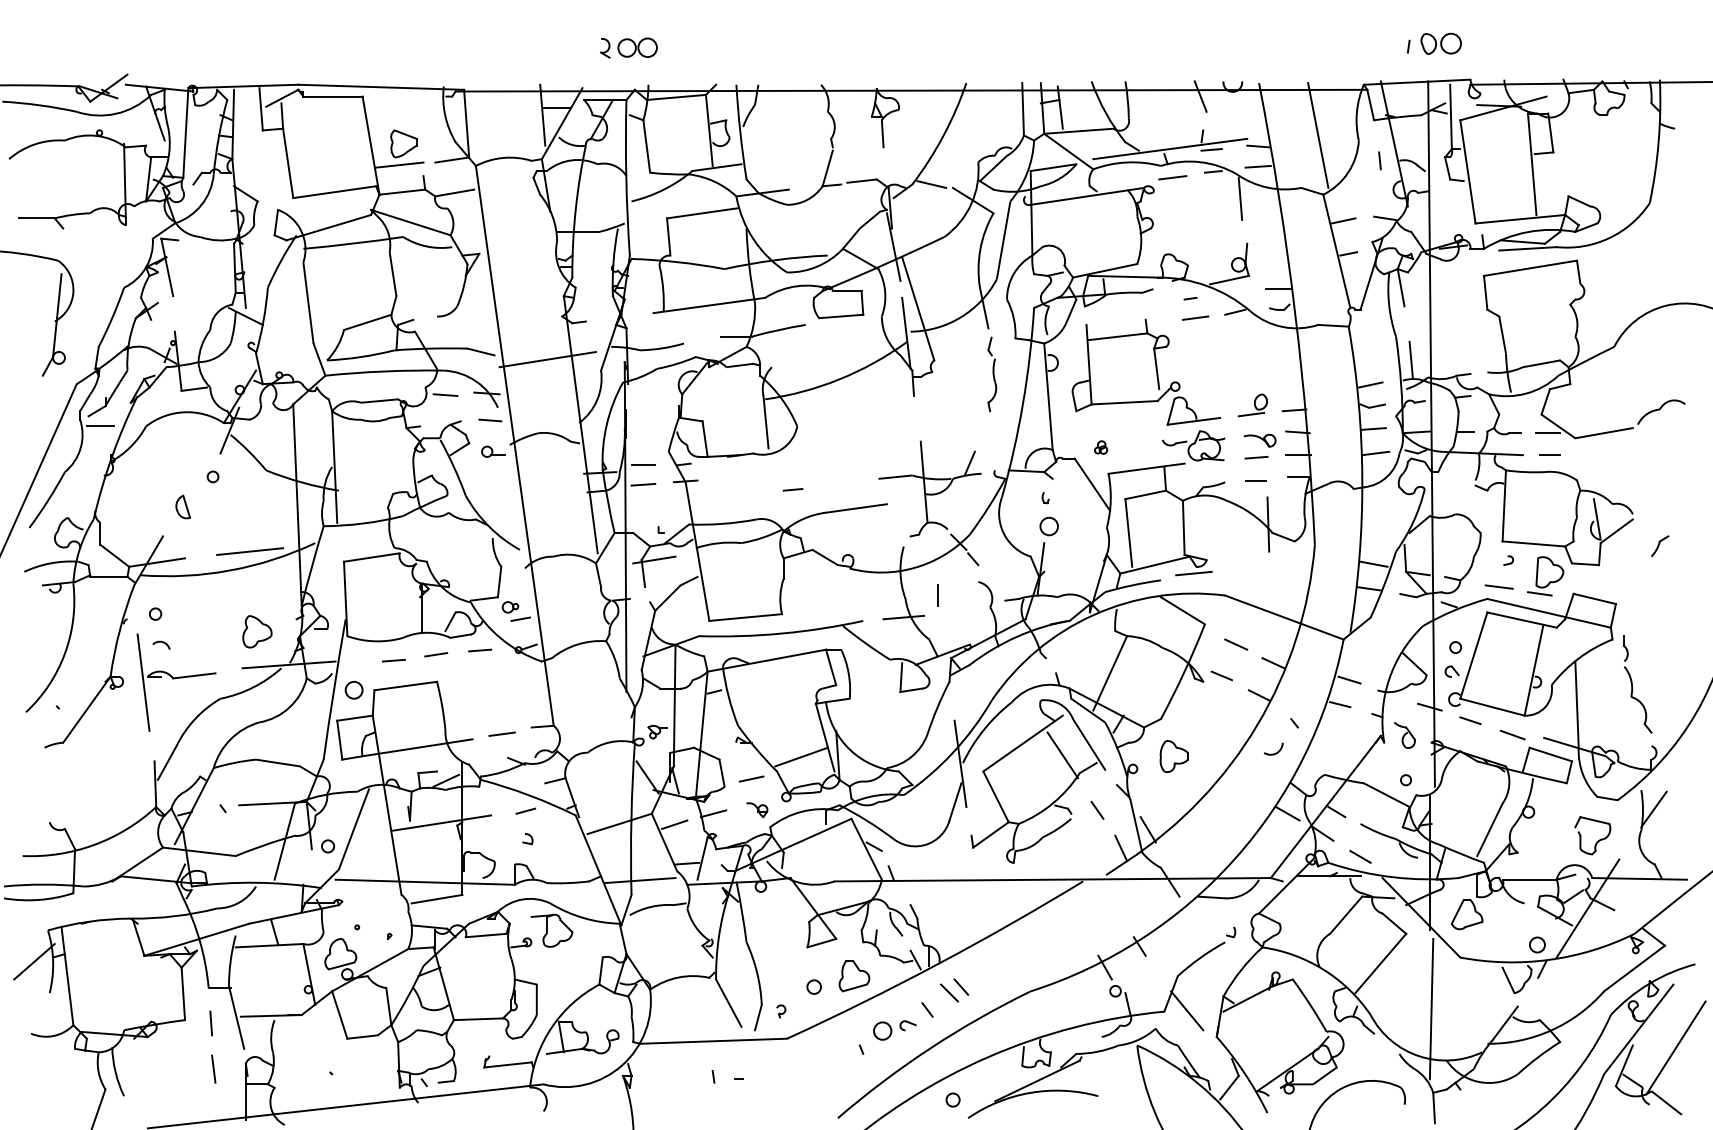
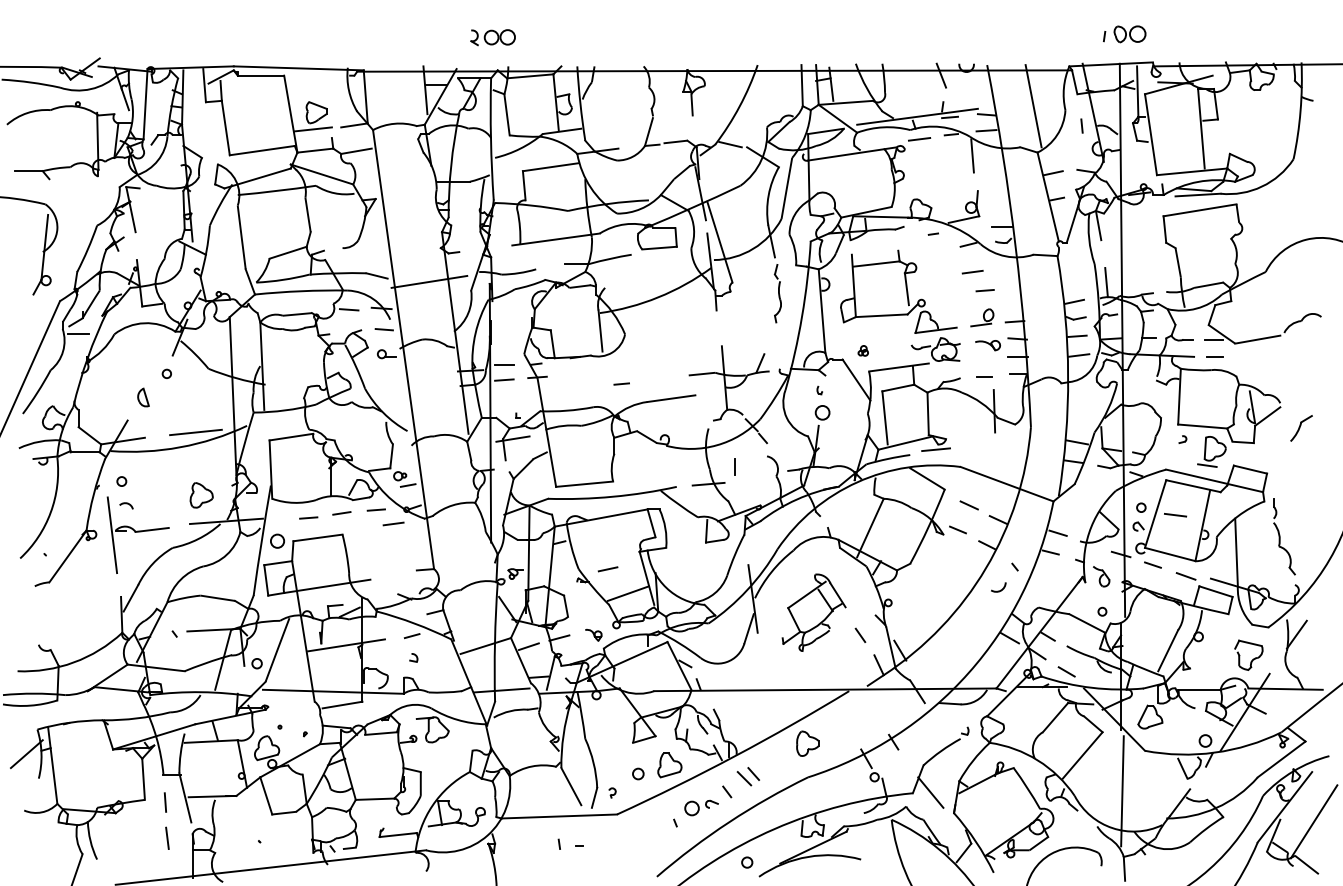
line: (1195, 317) -> (972, 271), moved
line: (1256, 457) -> (985, 290), moved
part: (1660, 545) -> (1301, 427), size x1.6
line: (1498, 586) -> (1174, 514), moved
line: (501, 733) -> (393, 523), moved
part: (1173, 756) -> (807, 743), moved
line: (751, 778) -> (607, 568), moved
part: (1038, 781) -> (814, 612), size x0.6

